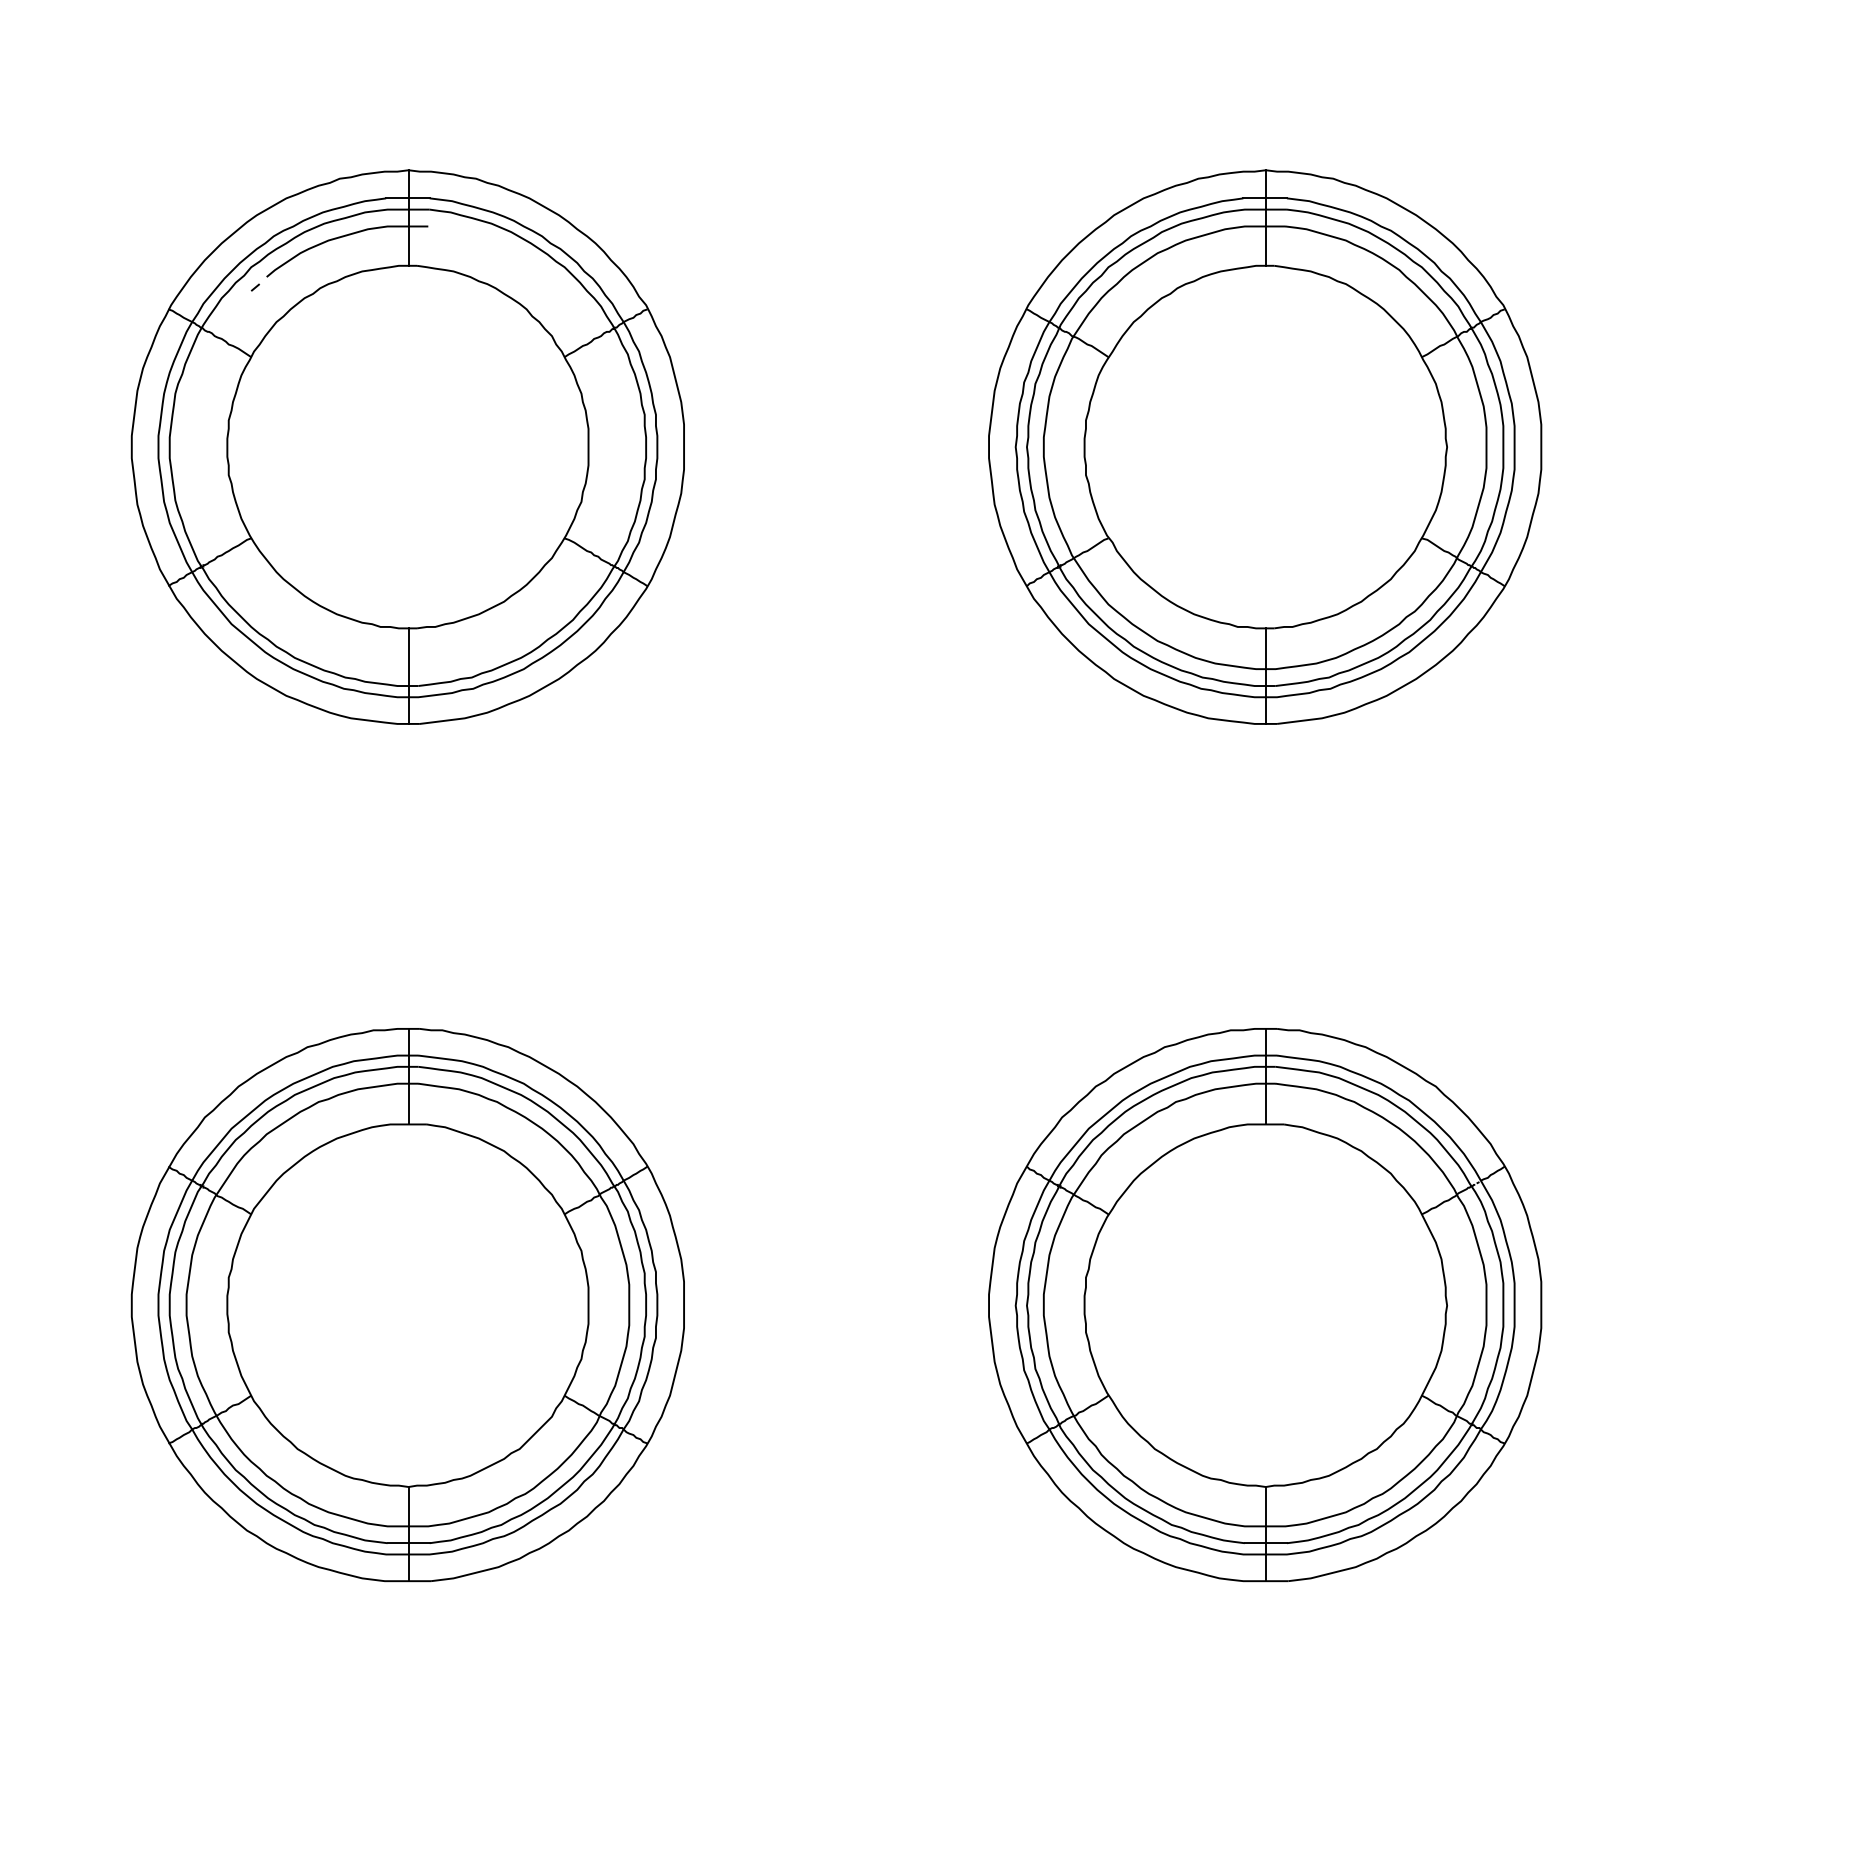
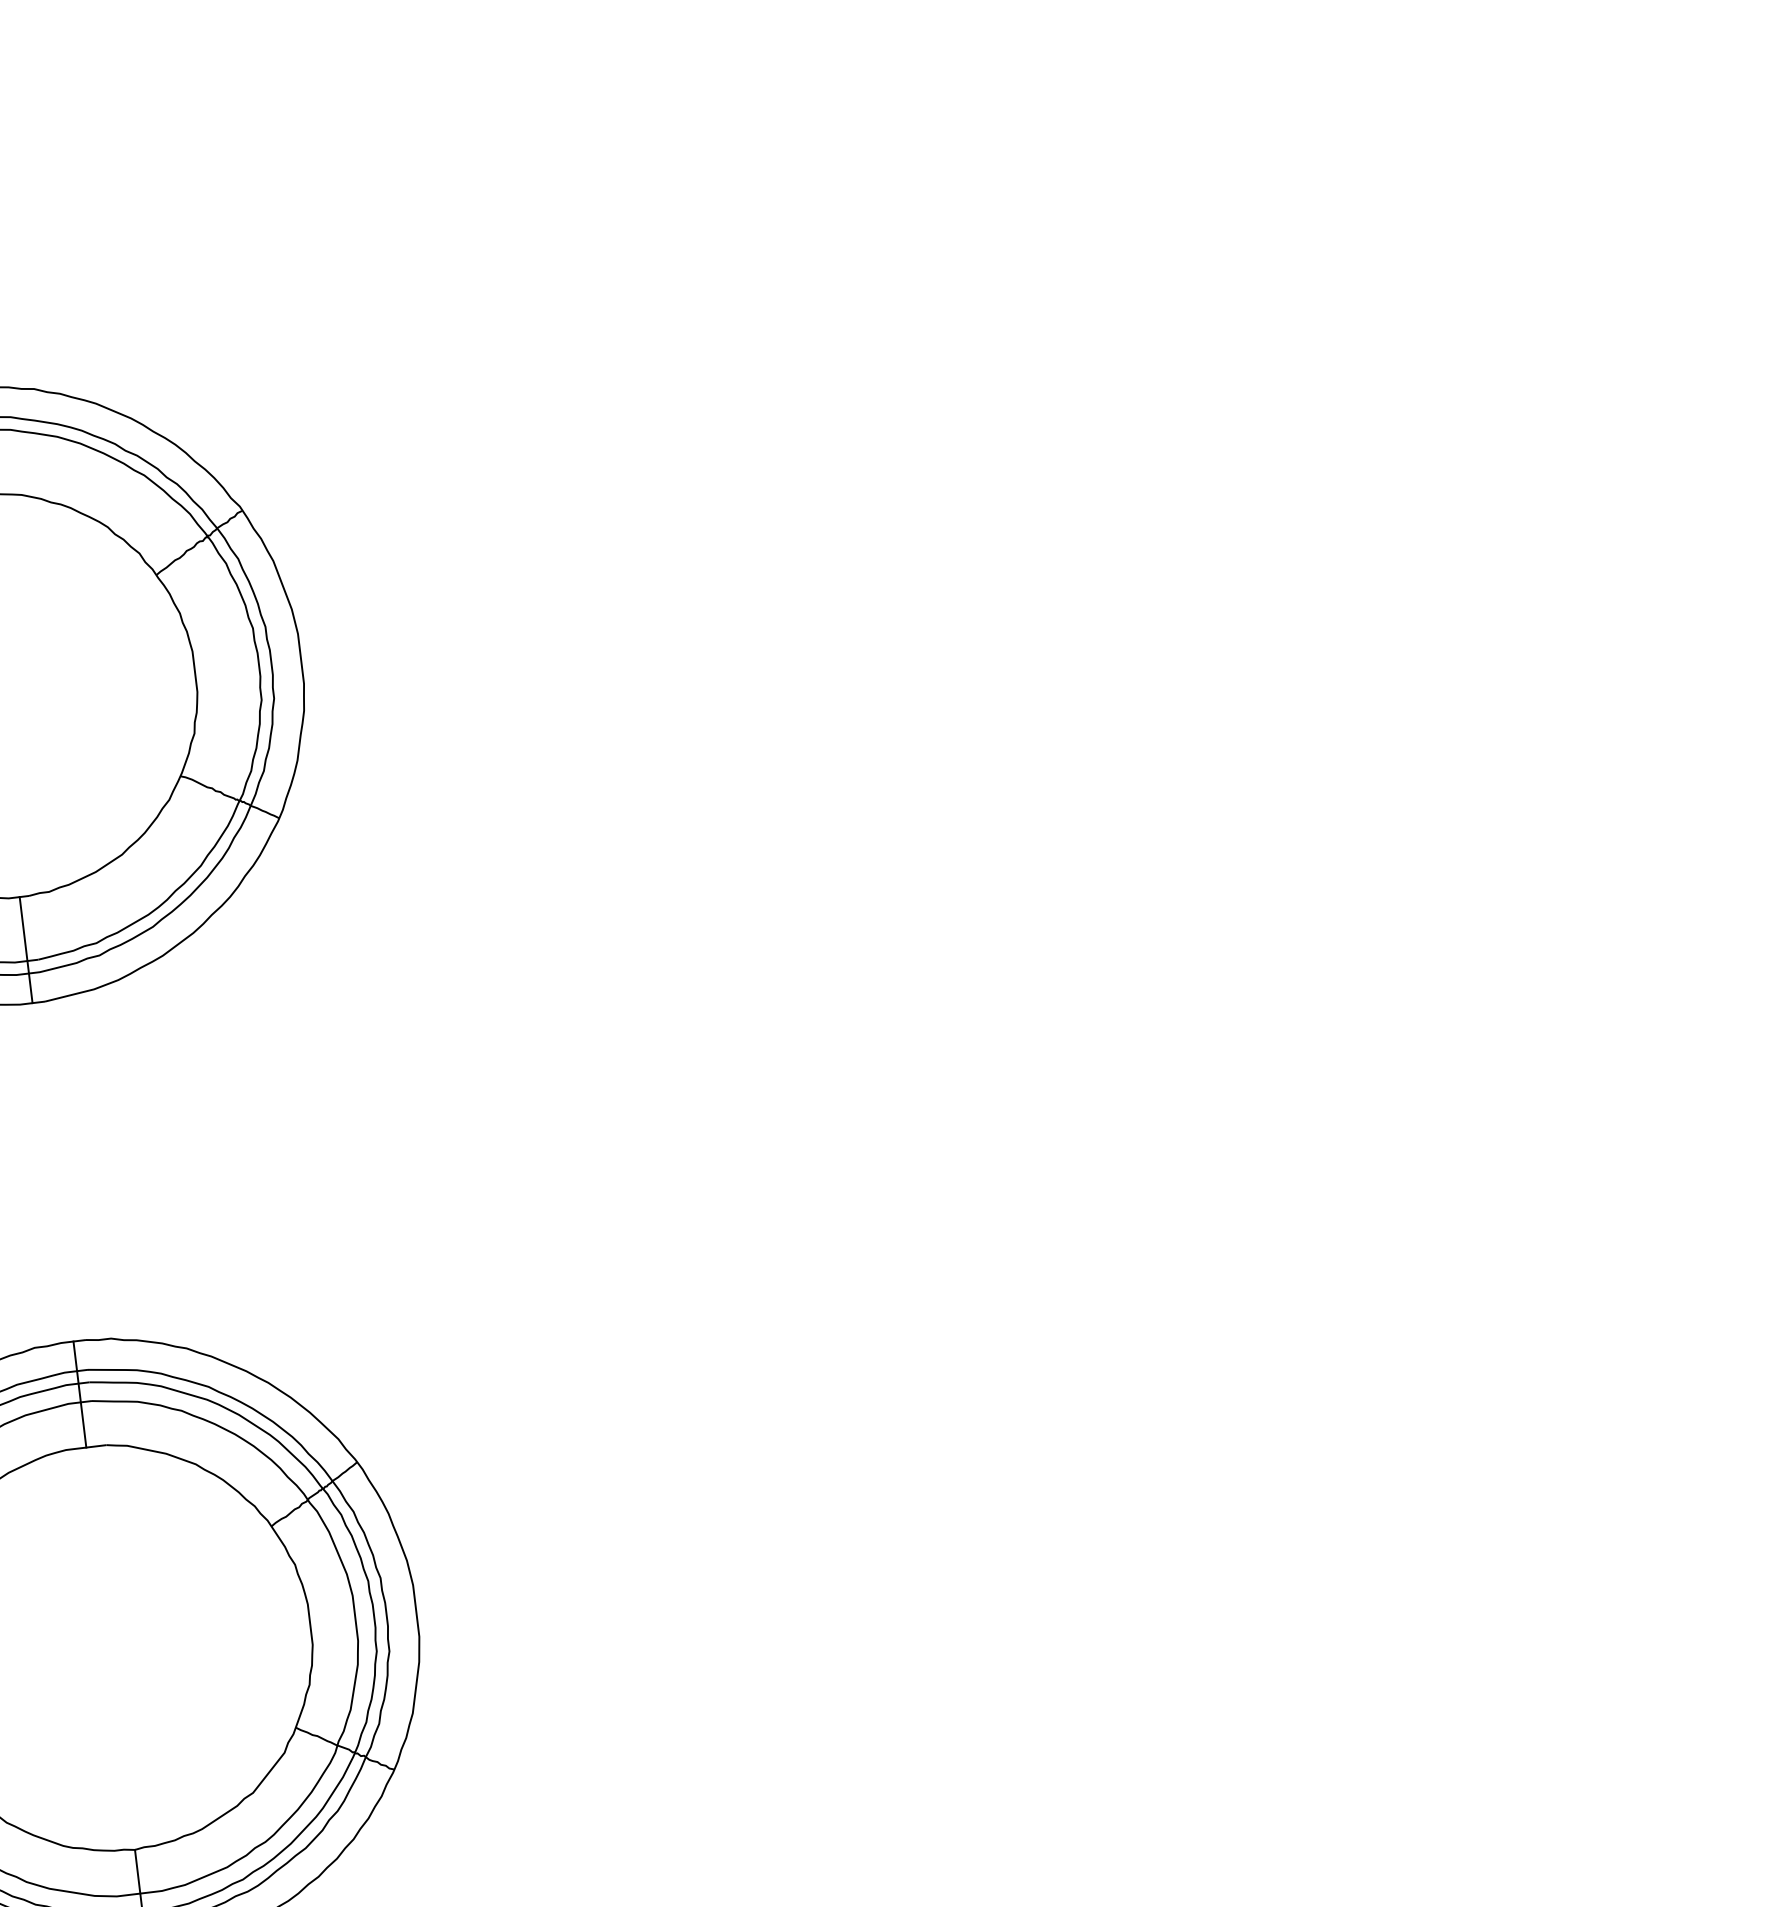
part: (1265, 446) -> (946, 580), removed
part: (1265, 1305) -> (1061, 1533), removed

